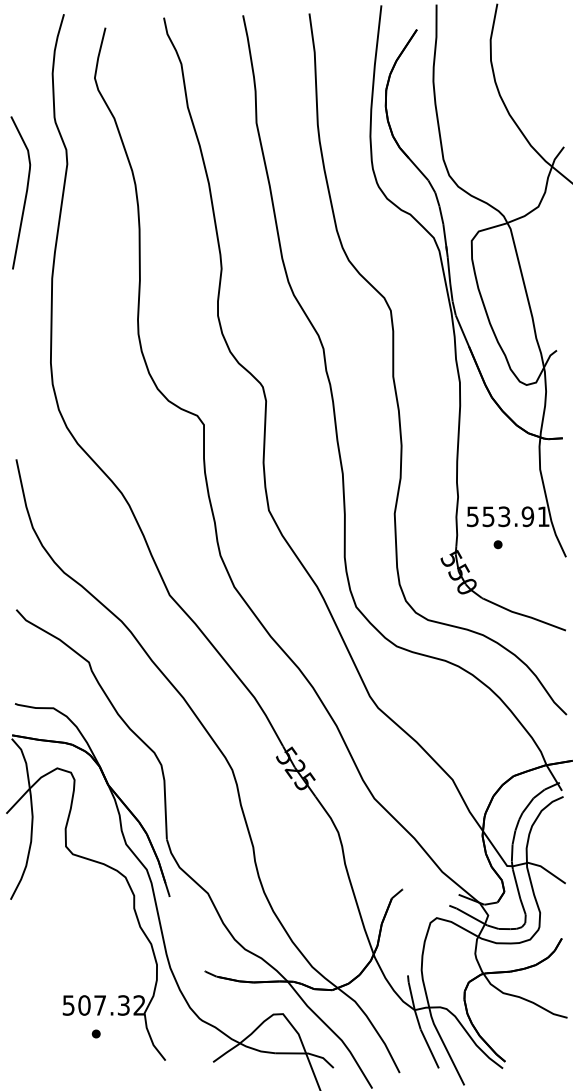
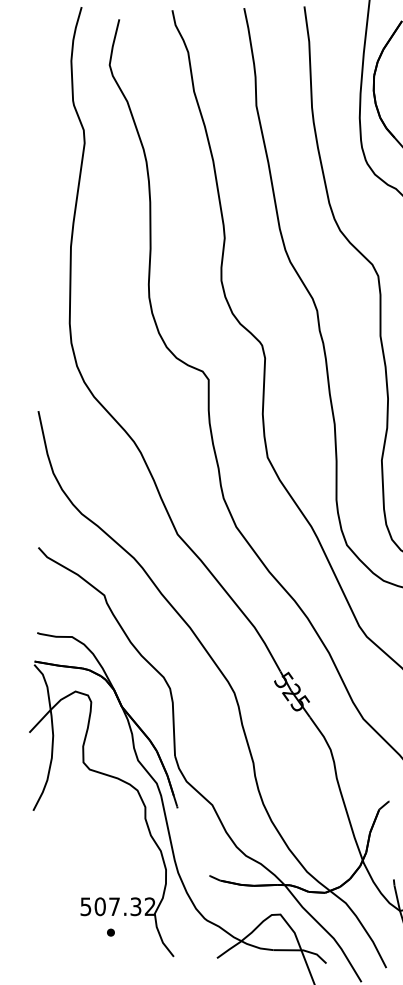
curve: (25, 192) -> (46, 168), removed

